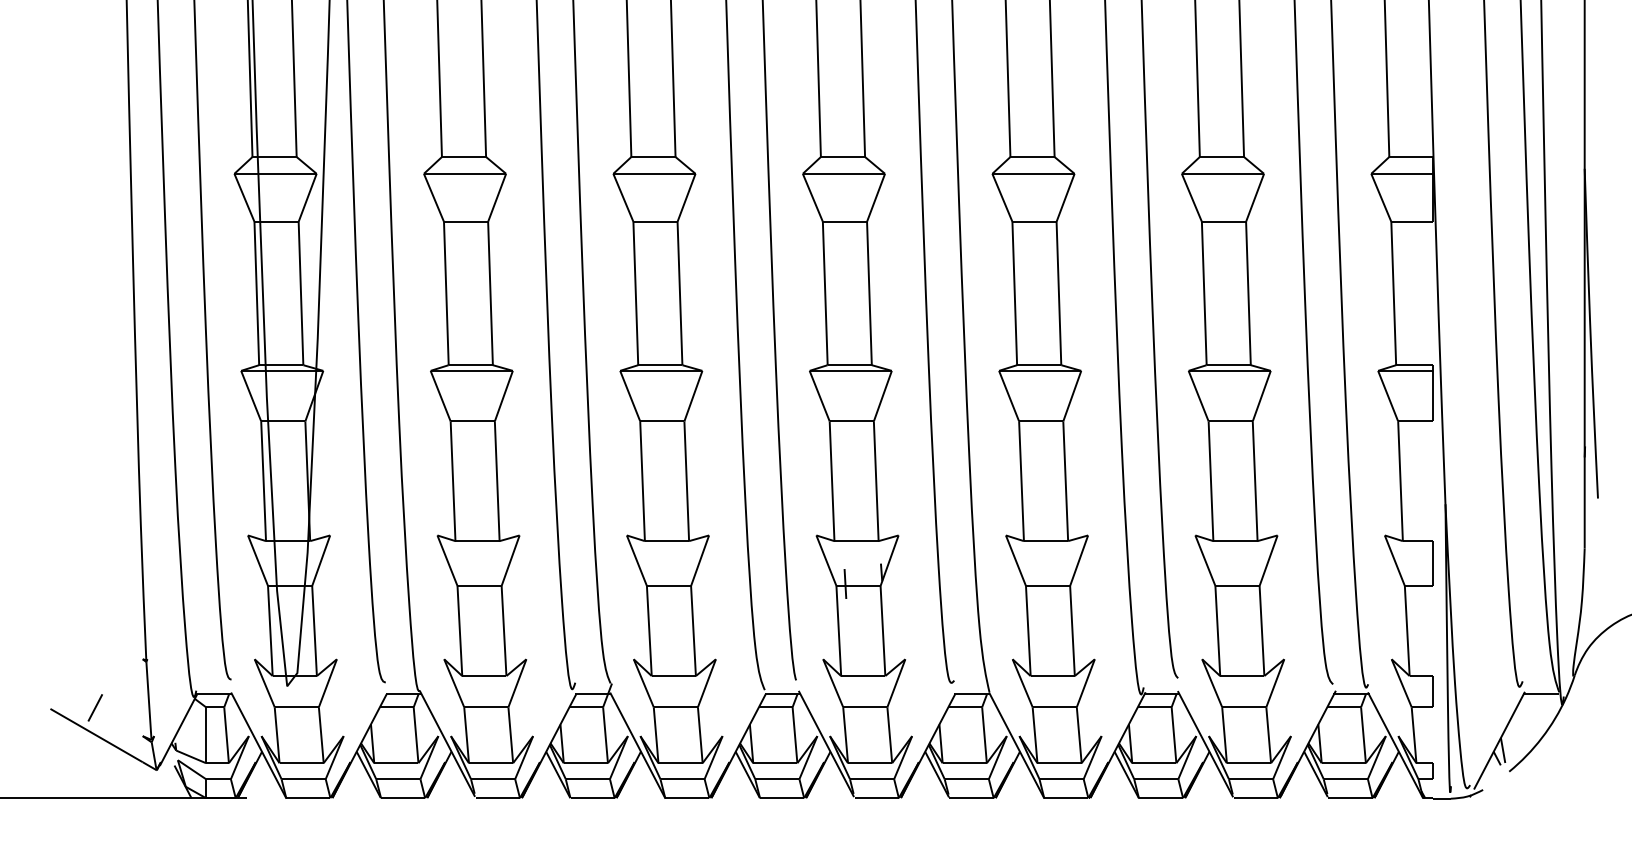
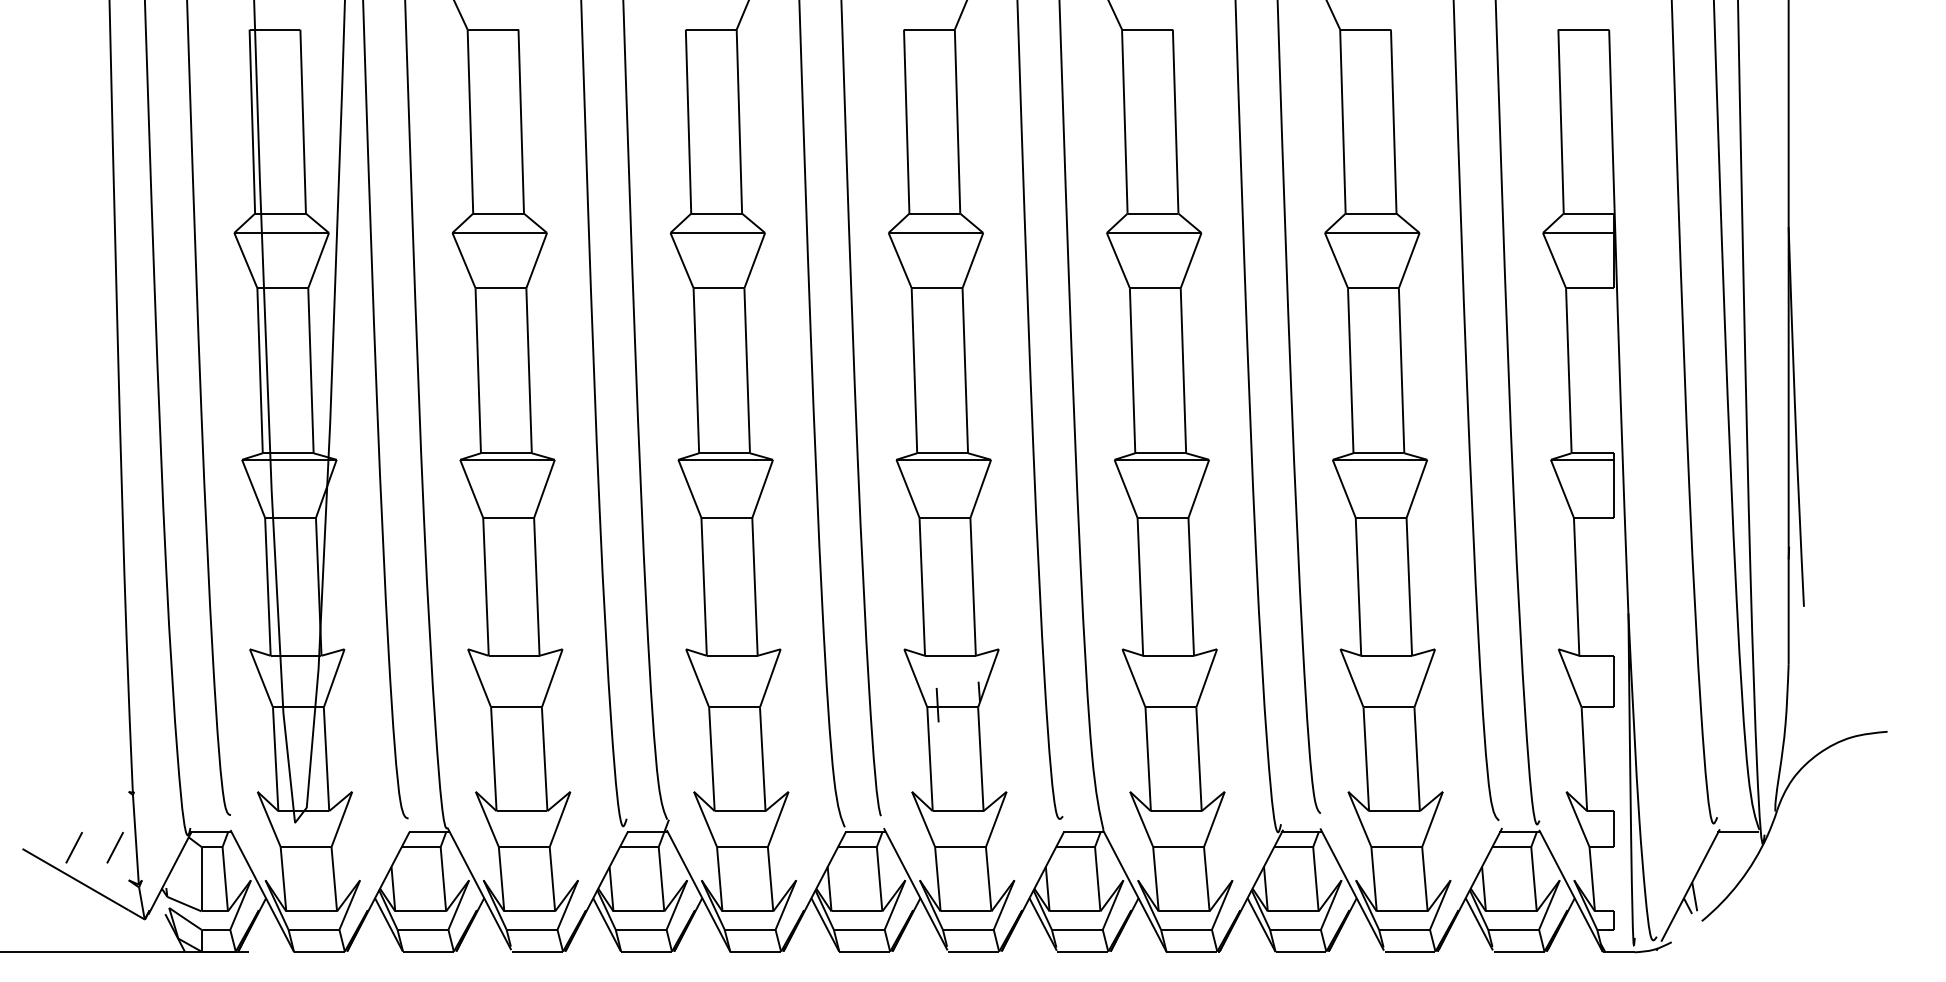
line: (130, 707) -> (114, 847), added

